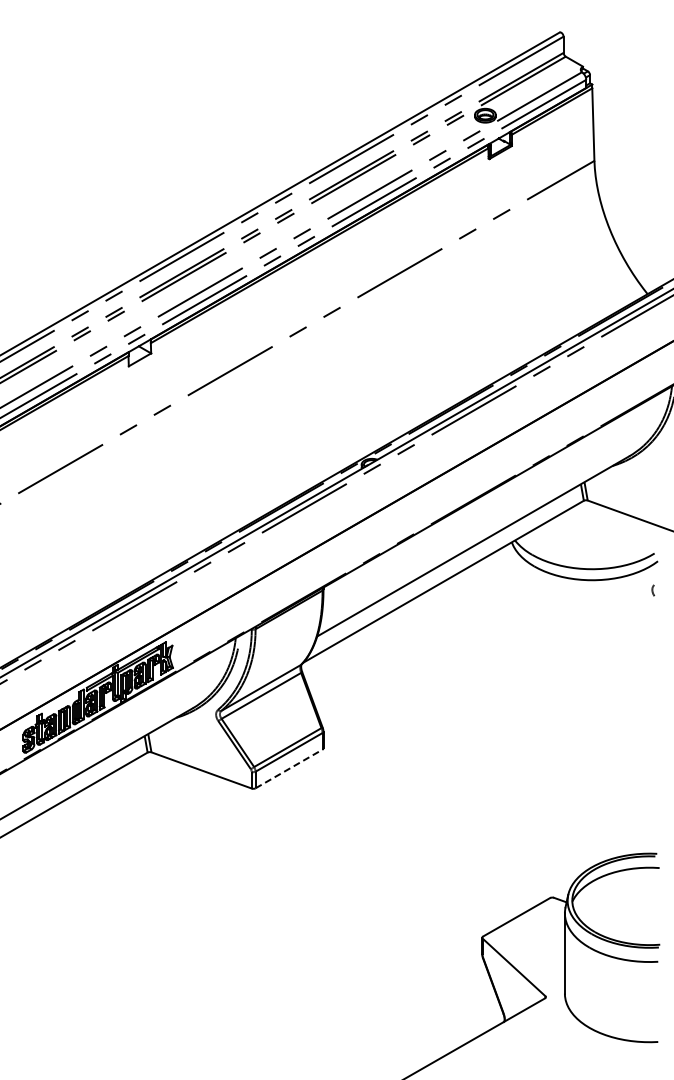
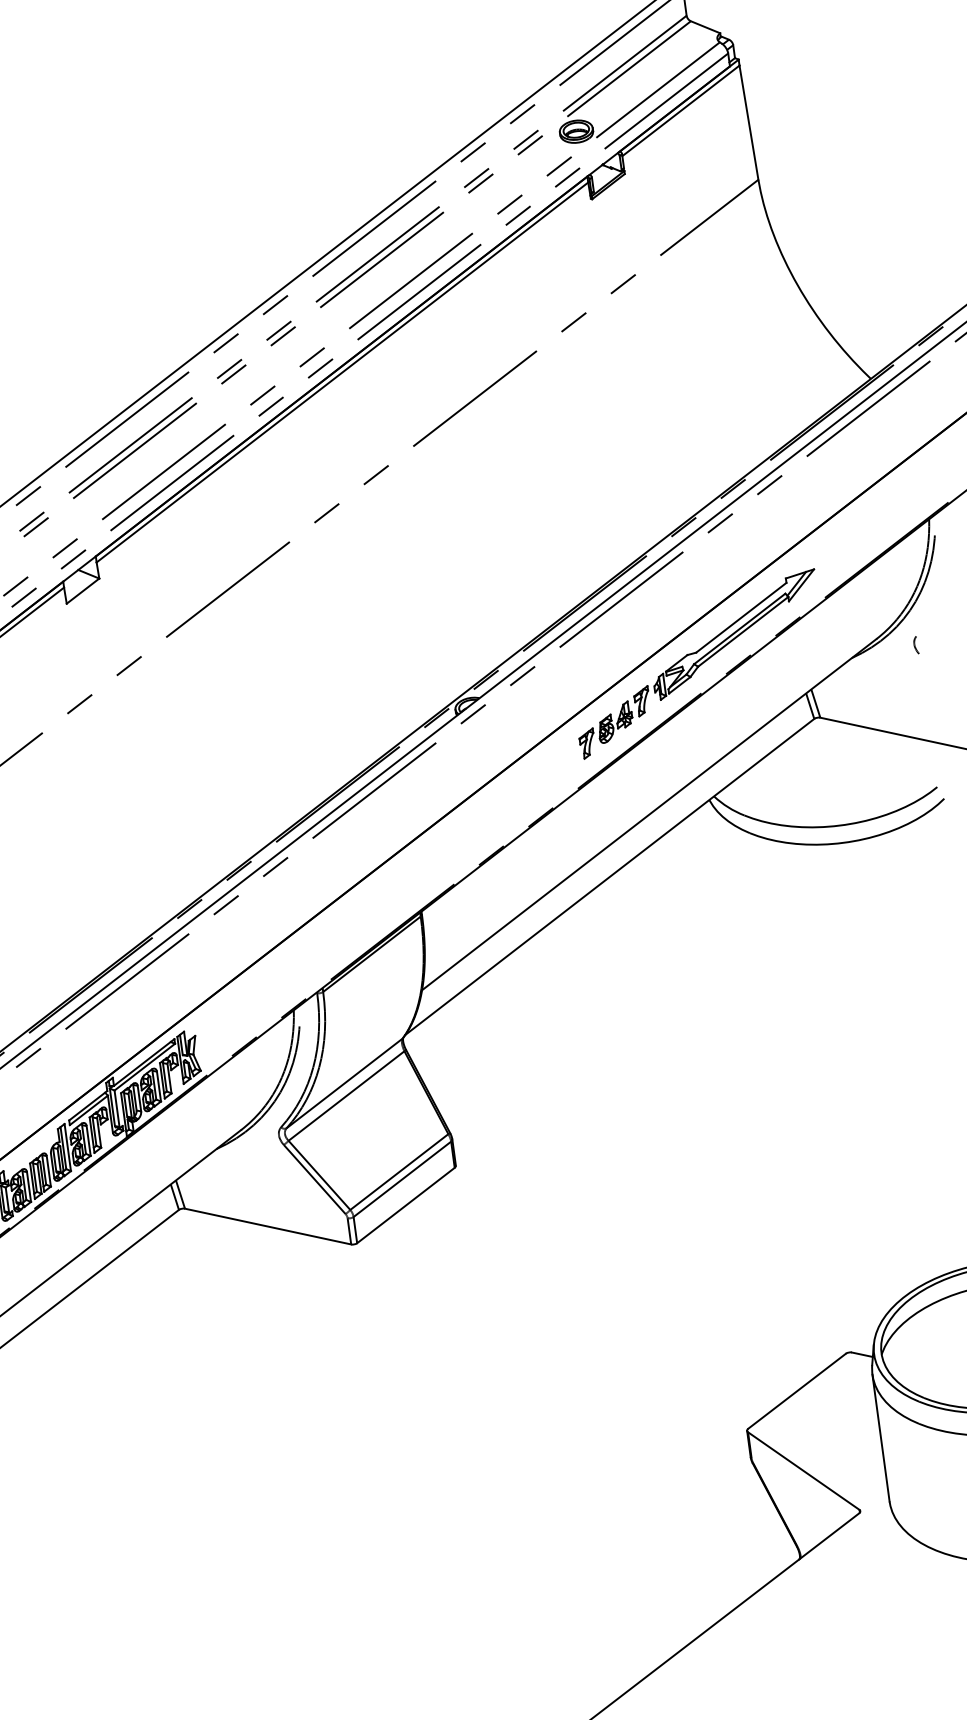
part: (516, 456) -> (698, 663), added
curve: (653, 590) -> (916, 645), moved
line: (289, 768) -> (406, 1204), dashed -> solid

